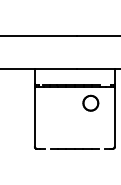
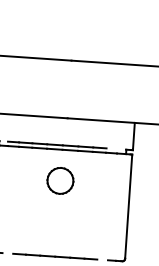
part: (90, 102) -> (59, 179), moved

